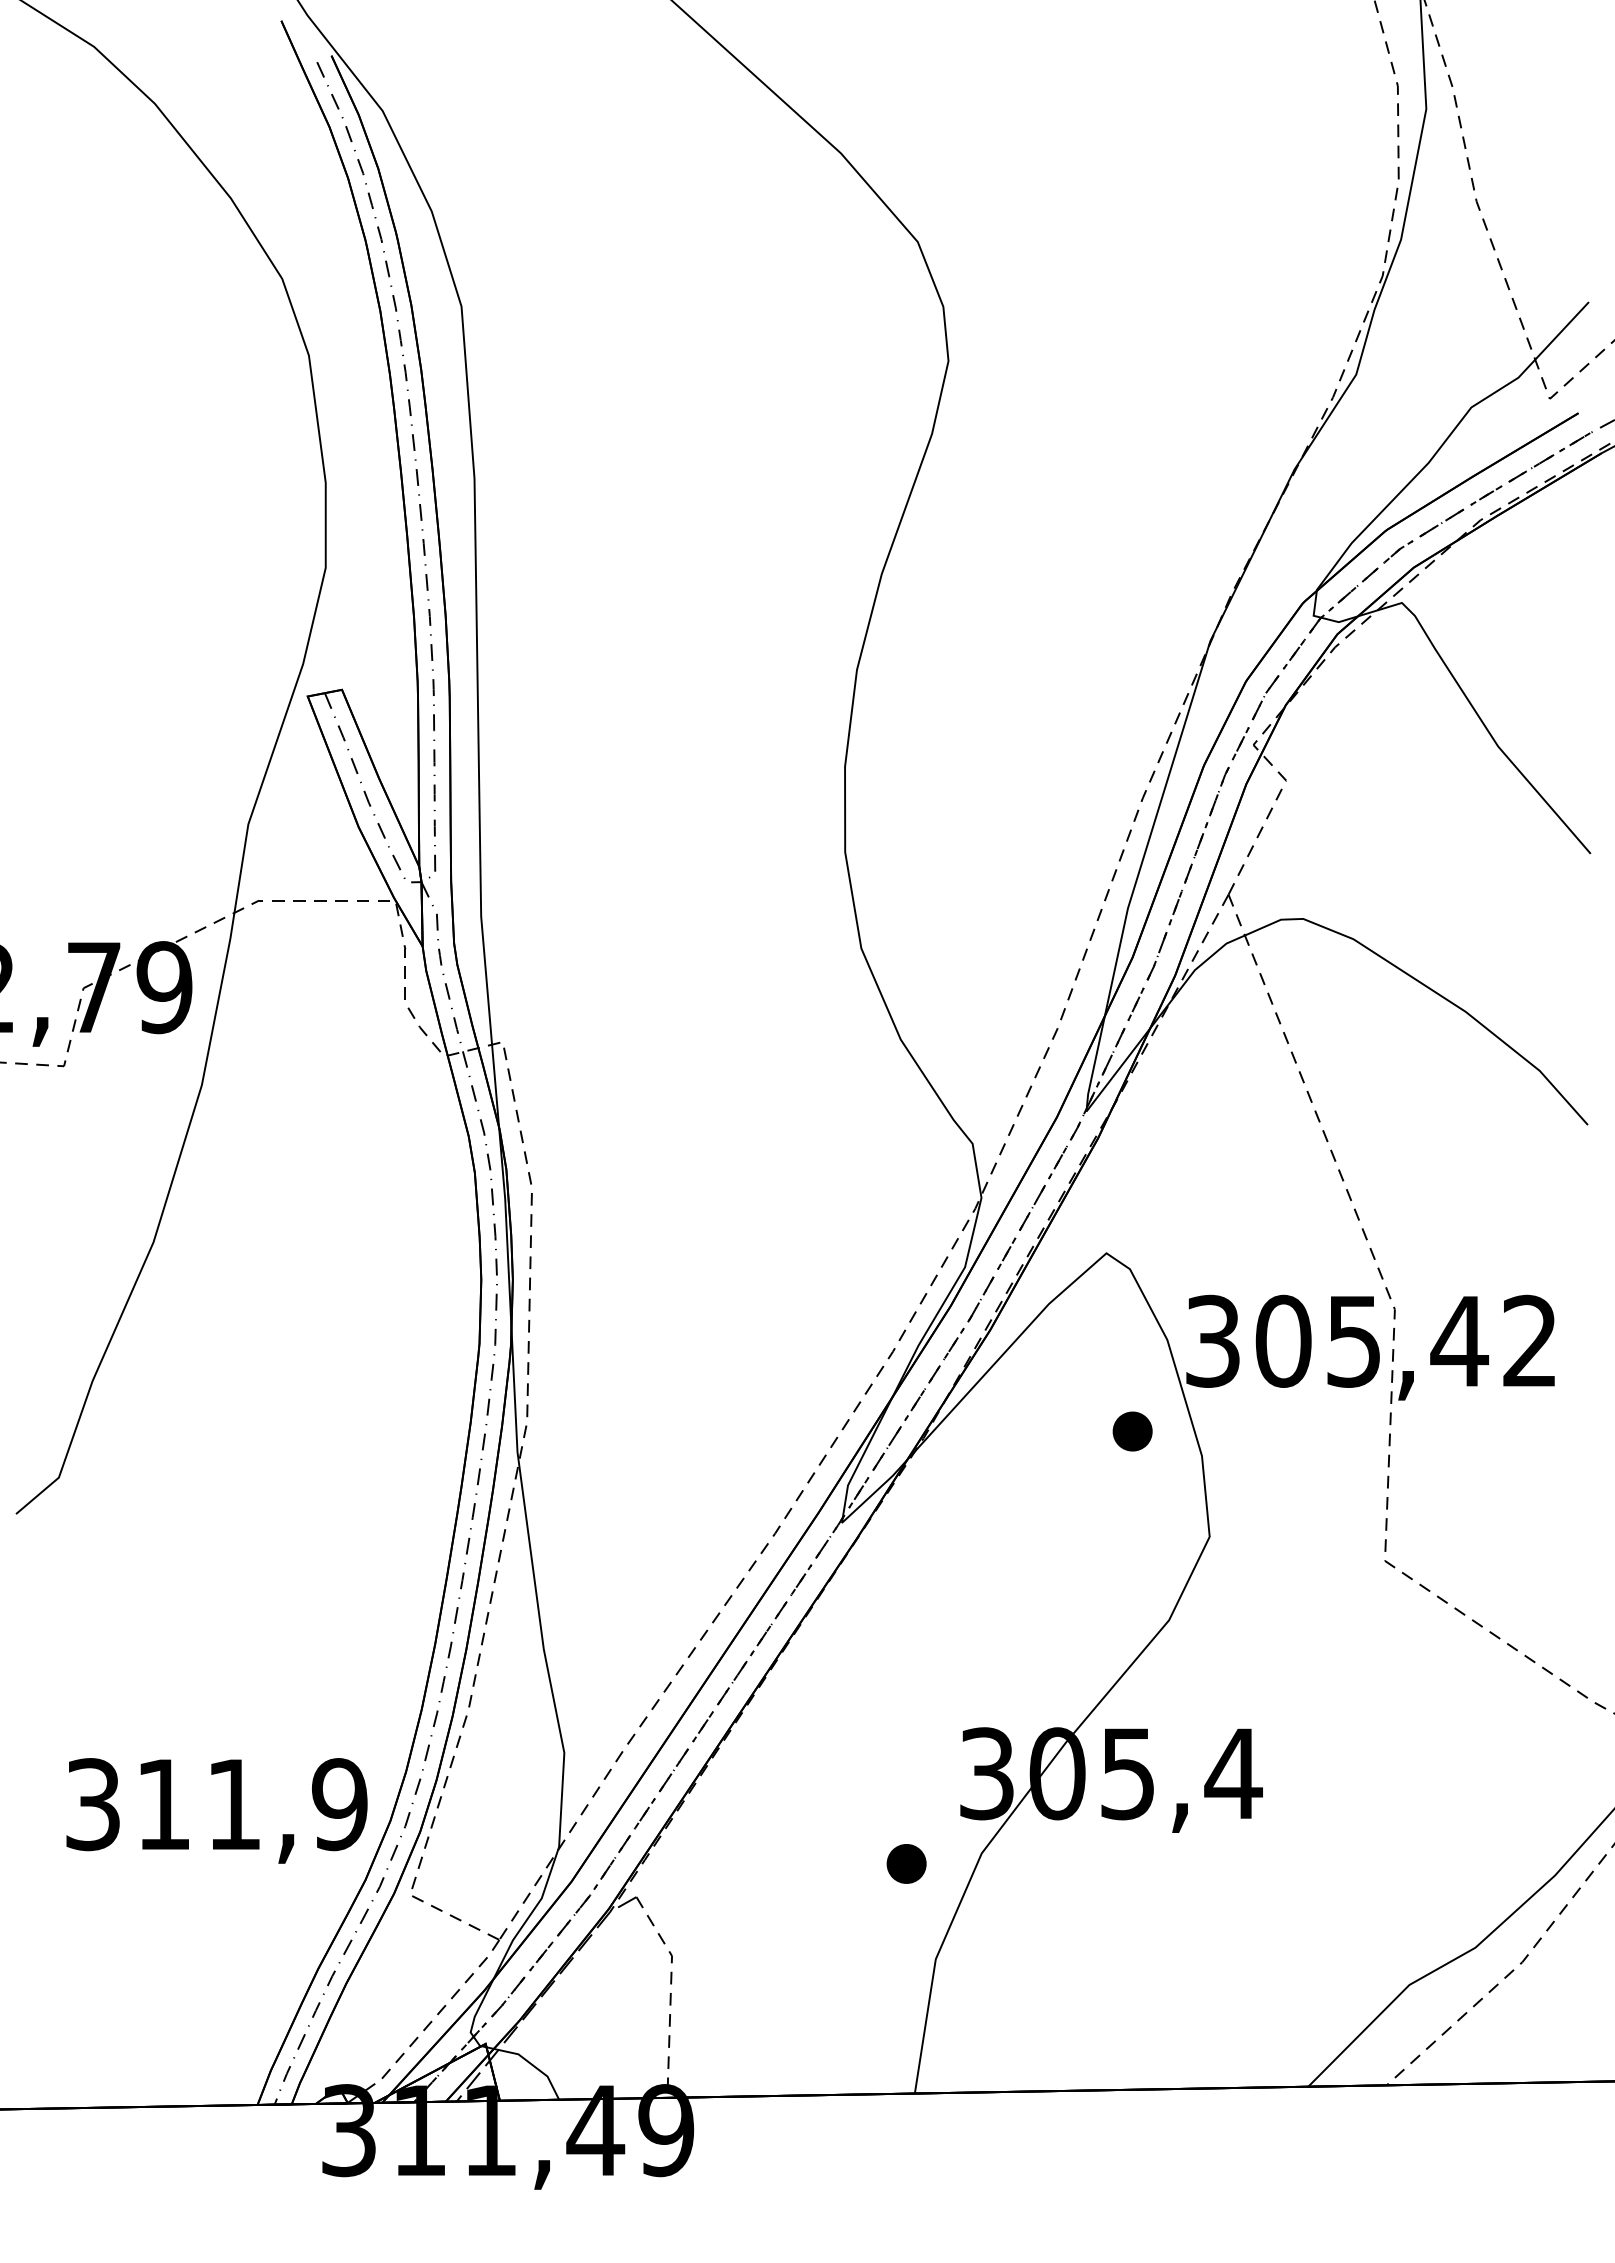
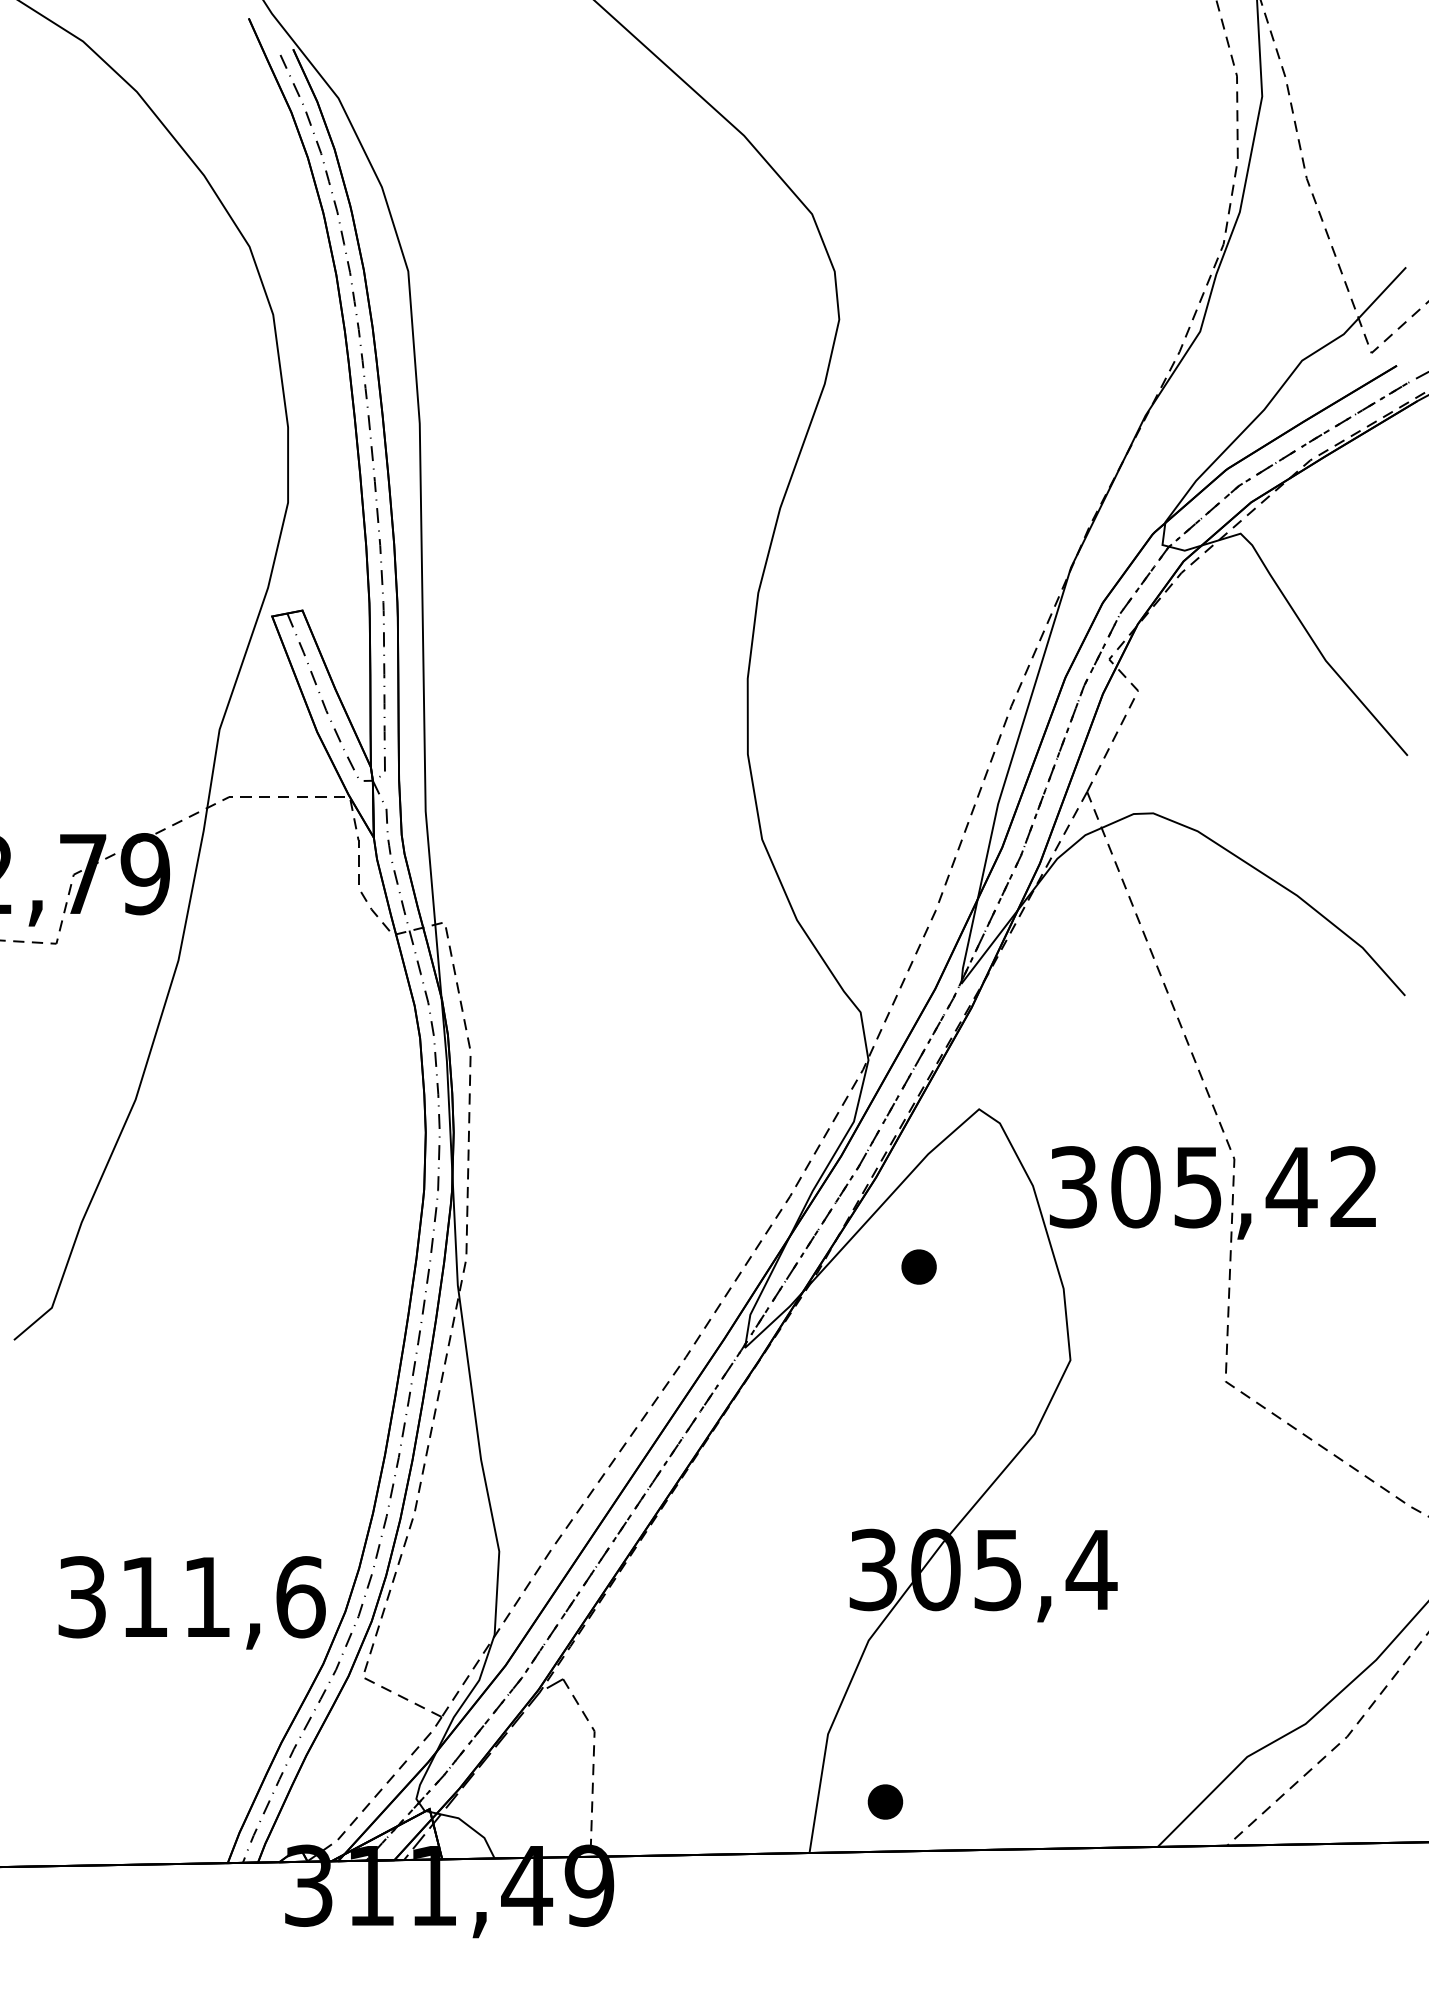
part: (1132, 1431) -> (918, 1267), moved
text: (340, 1804) -> (301, 1597), 311,9 -> 311,6
part: (906, 1863) -> (885, 1801), moved

